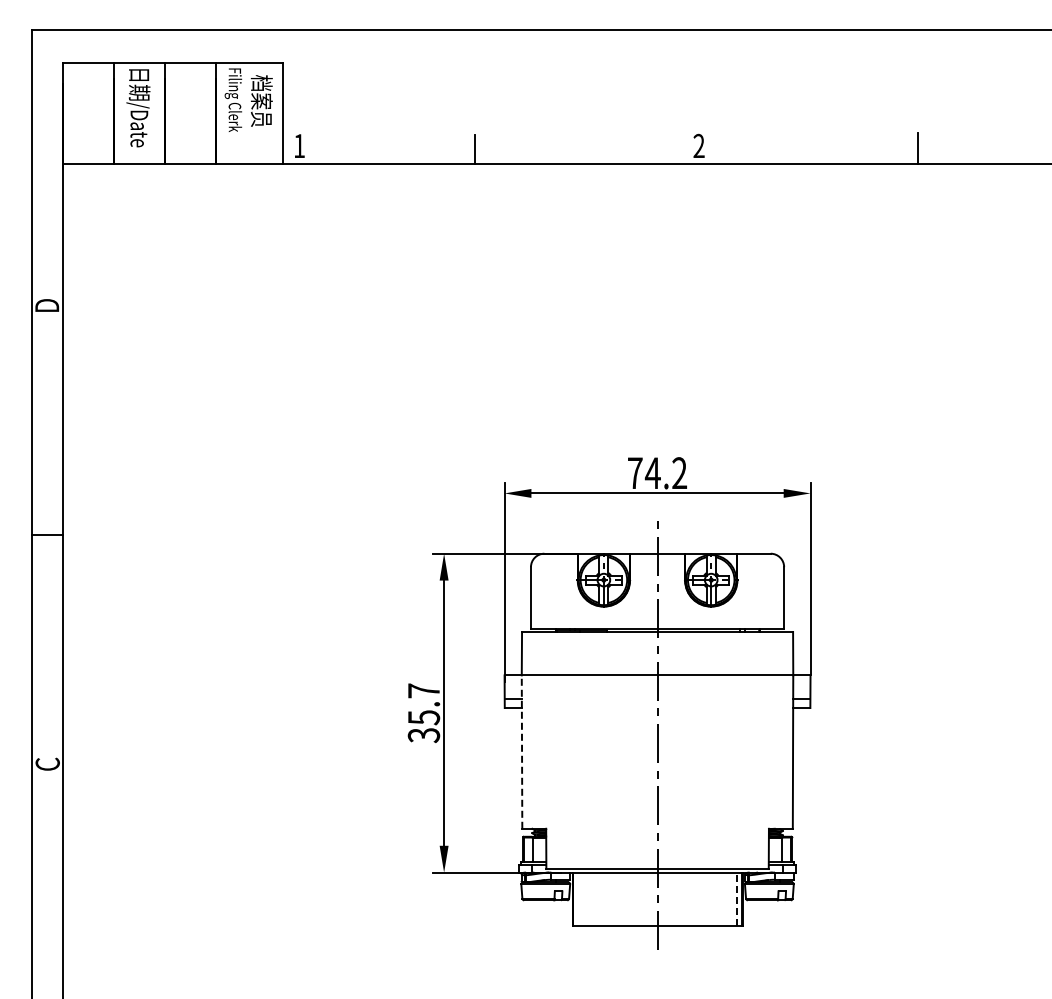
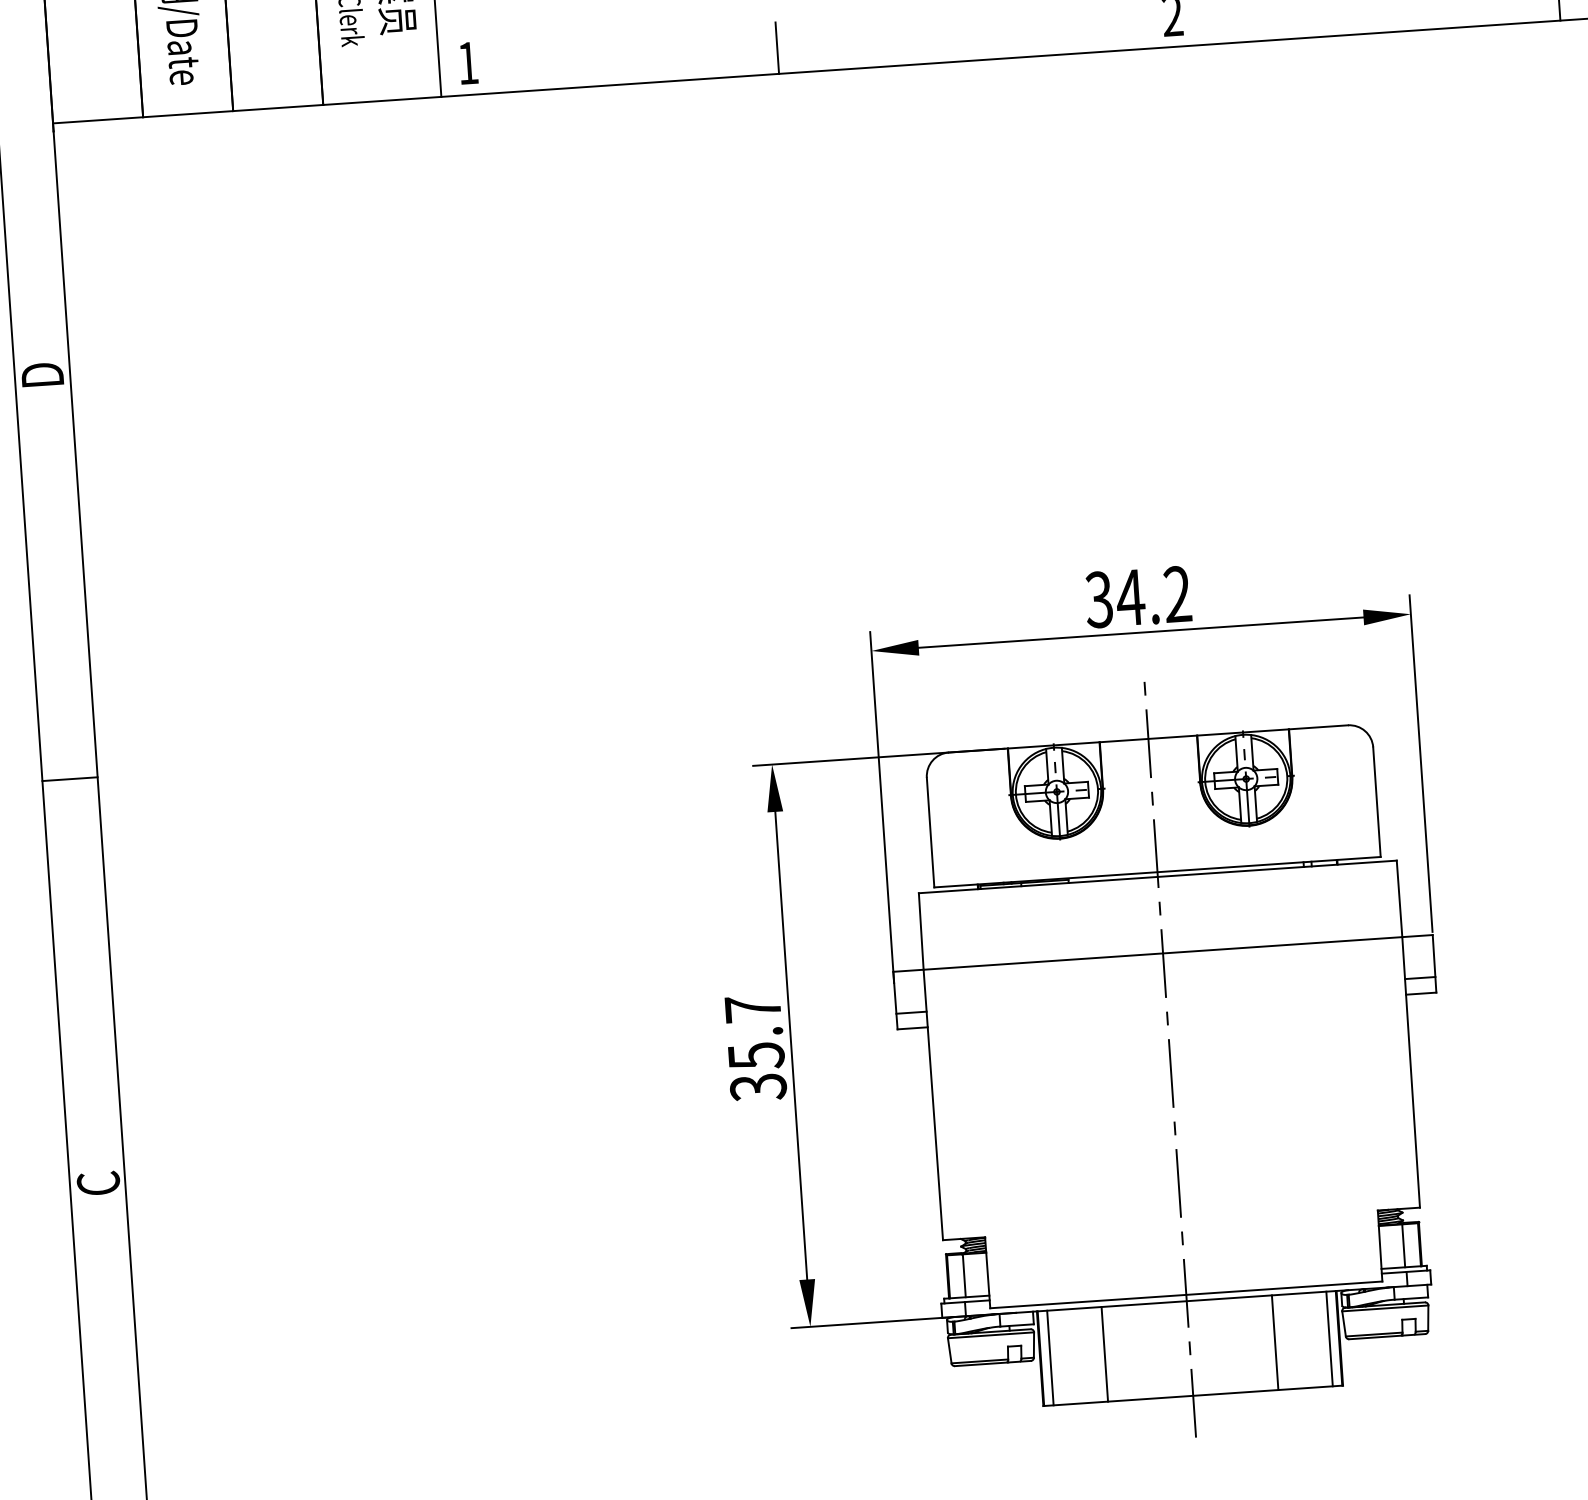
text: (634, 473) -> (1098, 600), 74.2 -> 34.2
line: (522, 752) -> (934, 1105), dashed -> solid
line: (578, 899) -> (1050, 1358), added
line: (609, 899) -> (1105, 1354), added
line: (705, 899) -> (1274, 1342), added
line: (736, 899) -> (1329, 1339), dashed -> solid

